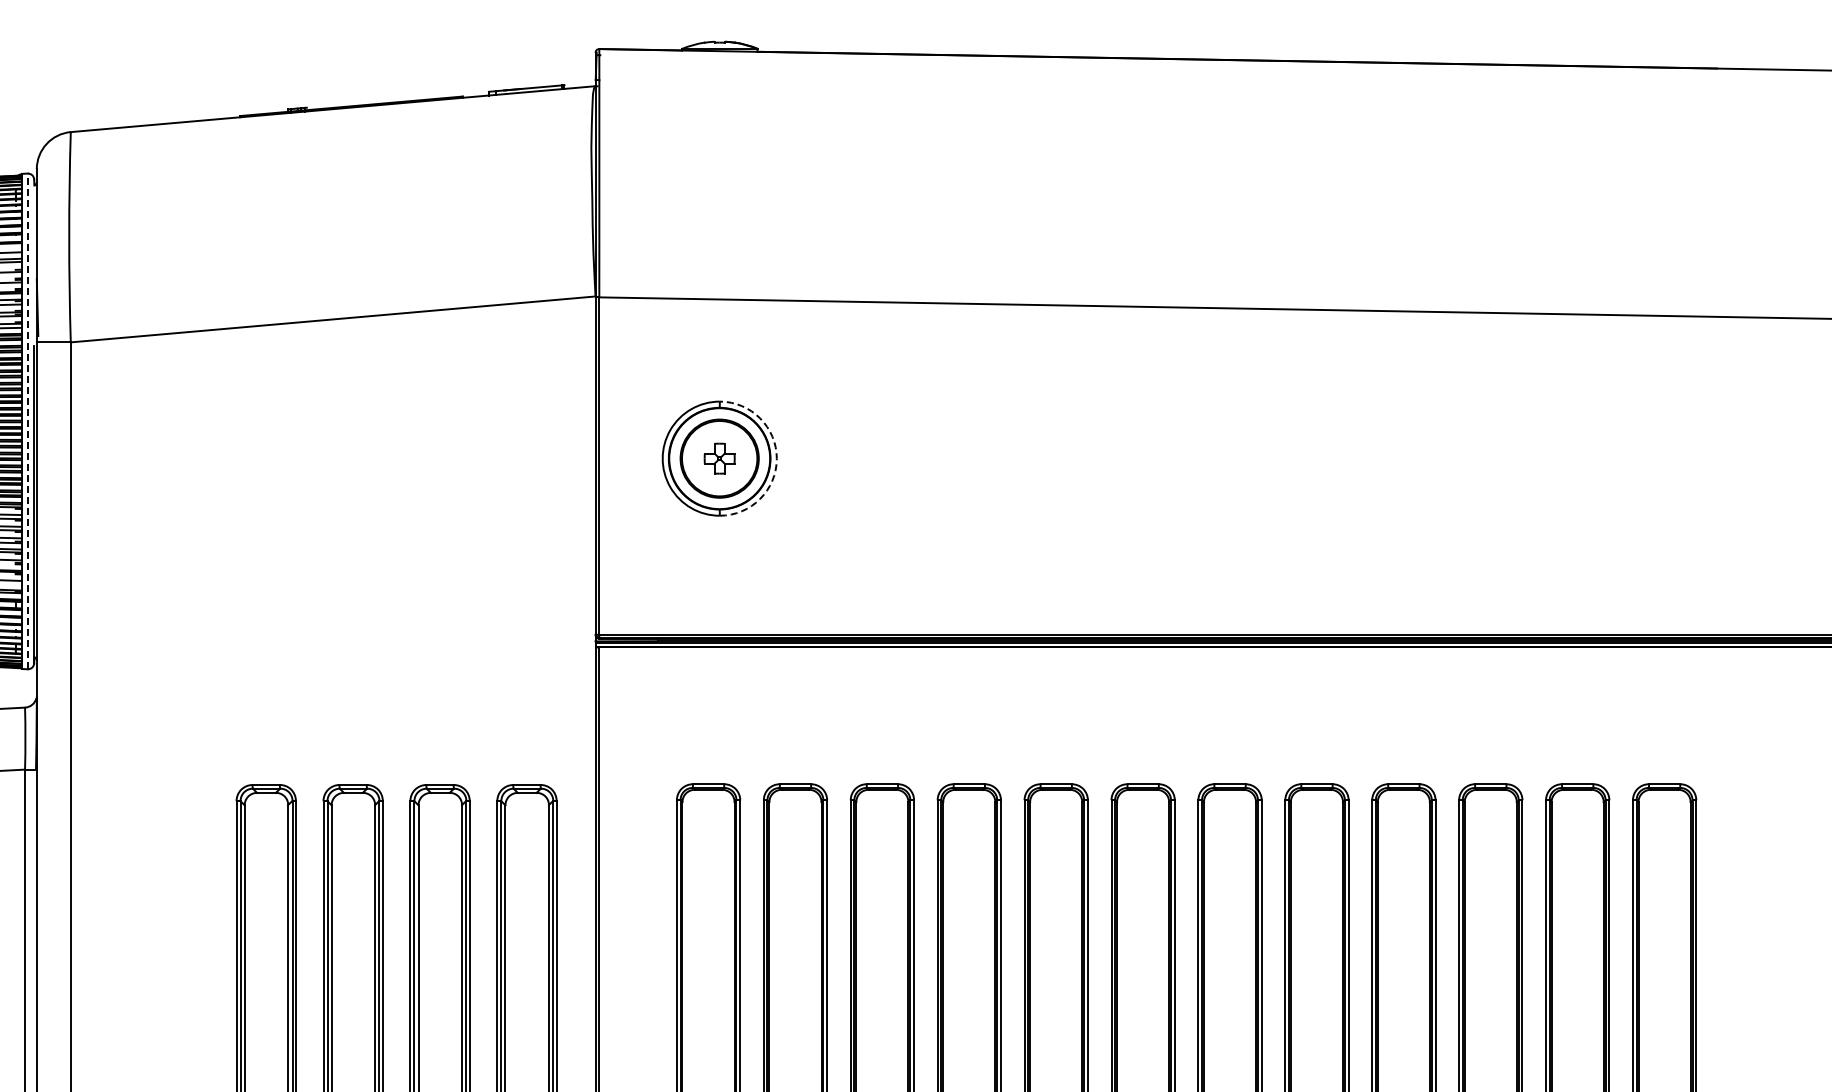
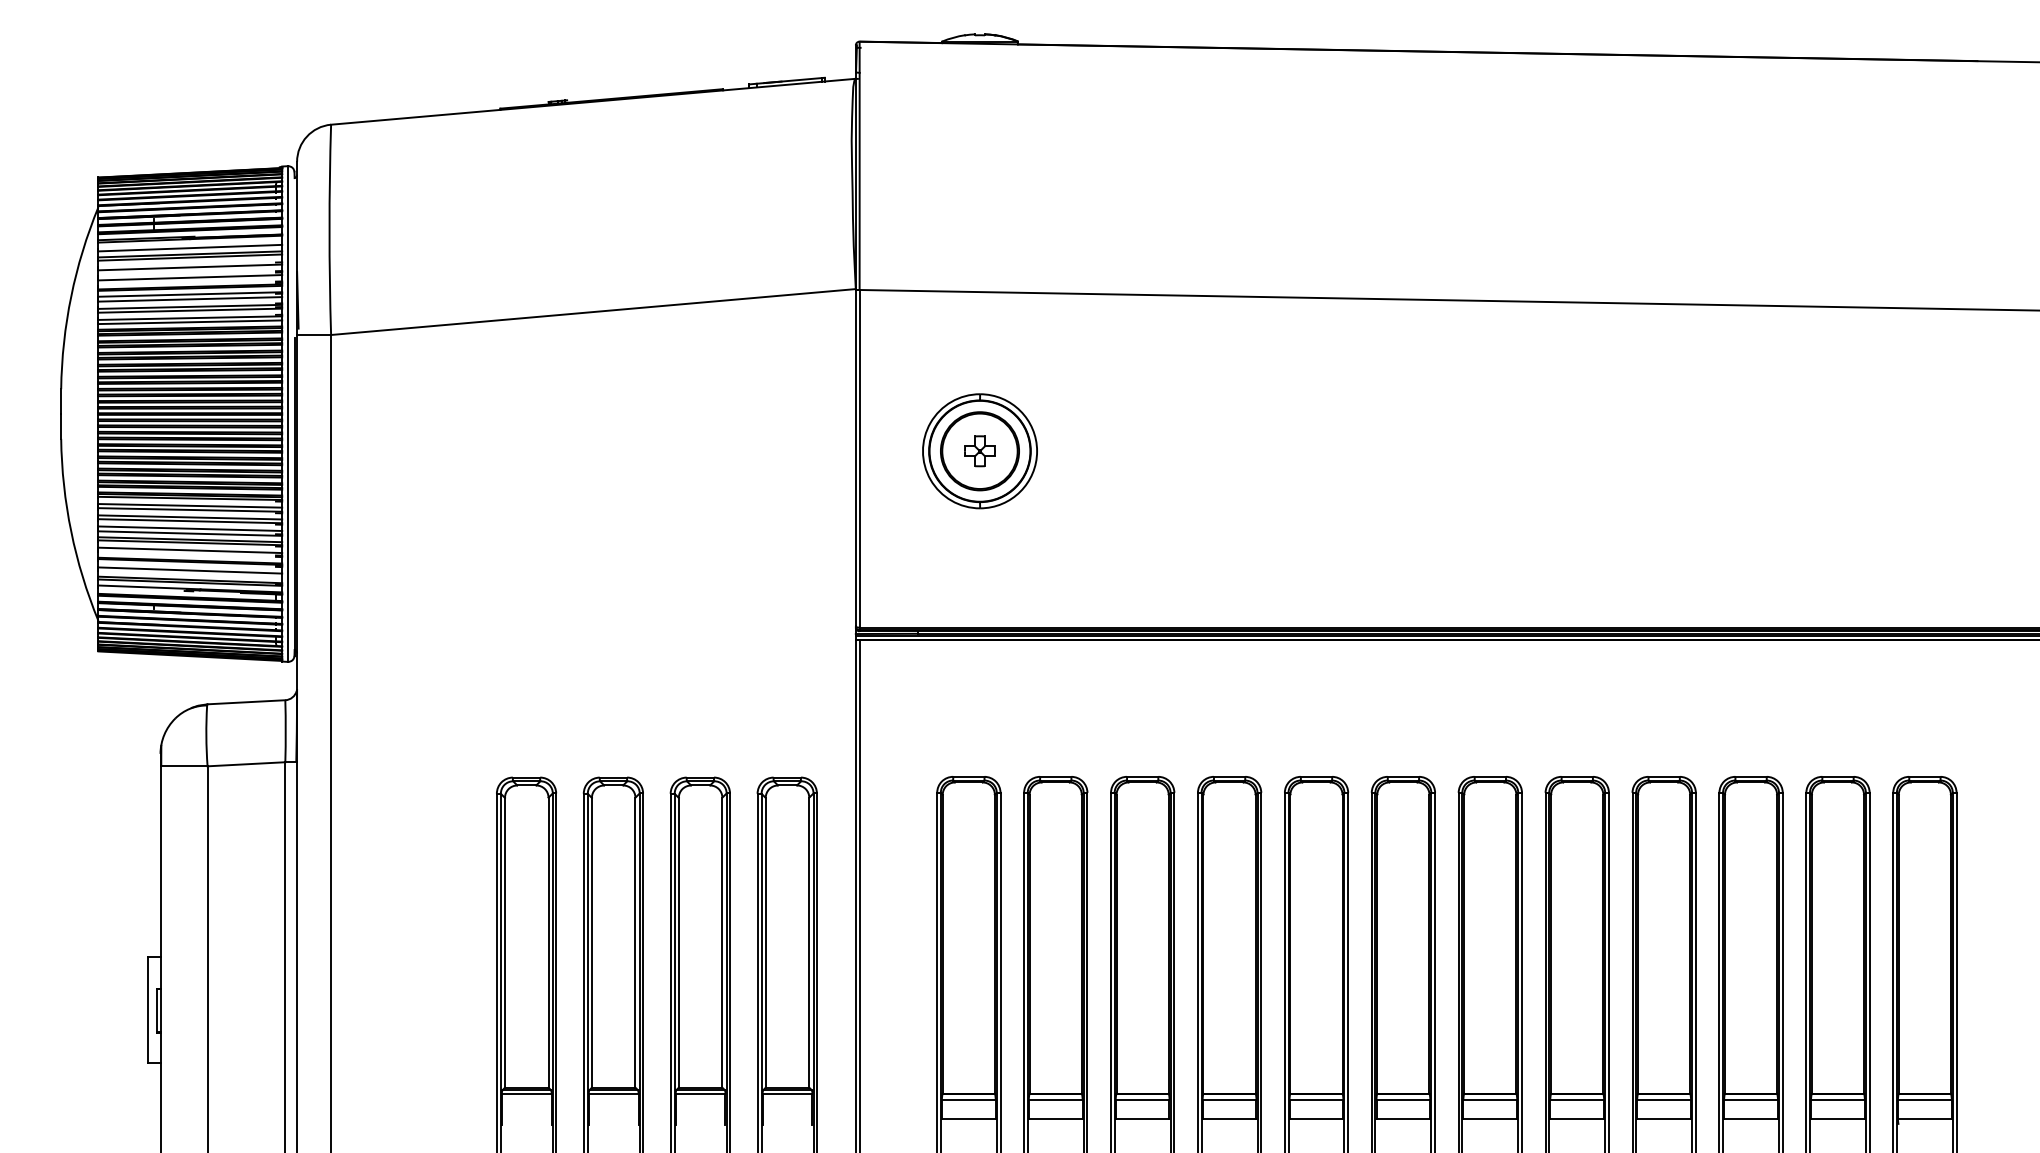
line: (27, 421) -> (287, 414), dashed -> solid
arc: (777, 458) -> (1037, 451), dashed -> solid

